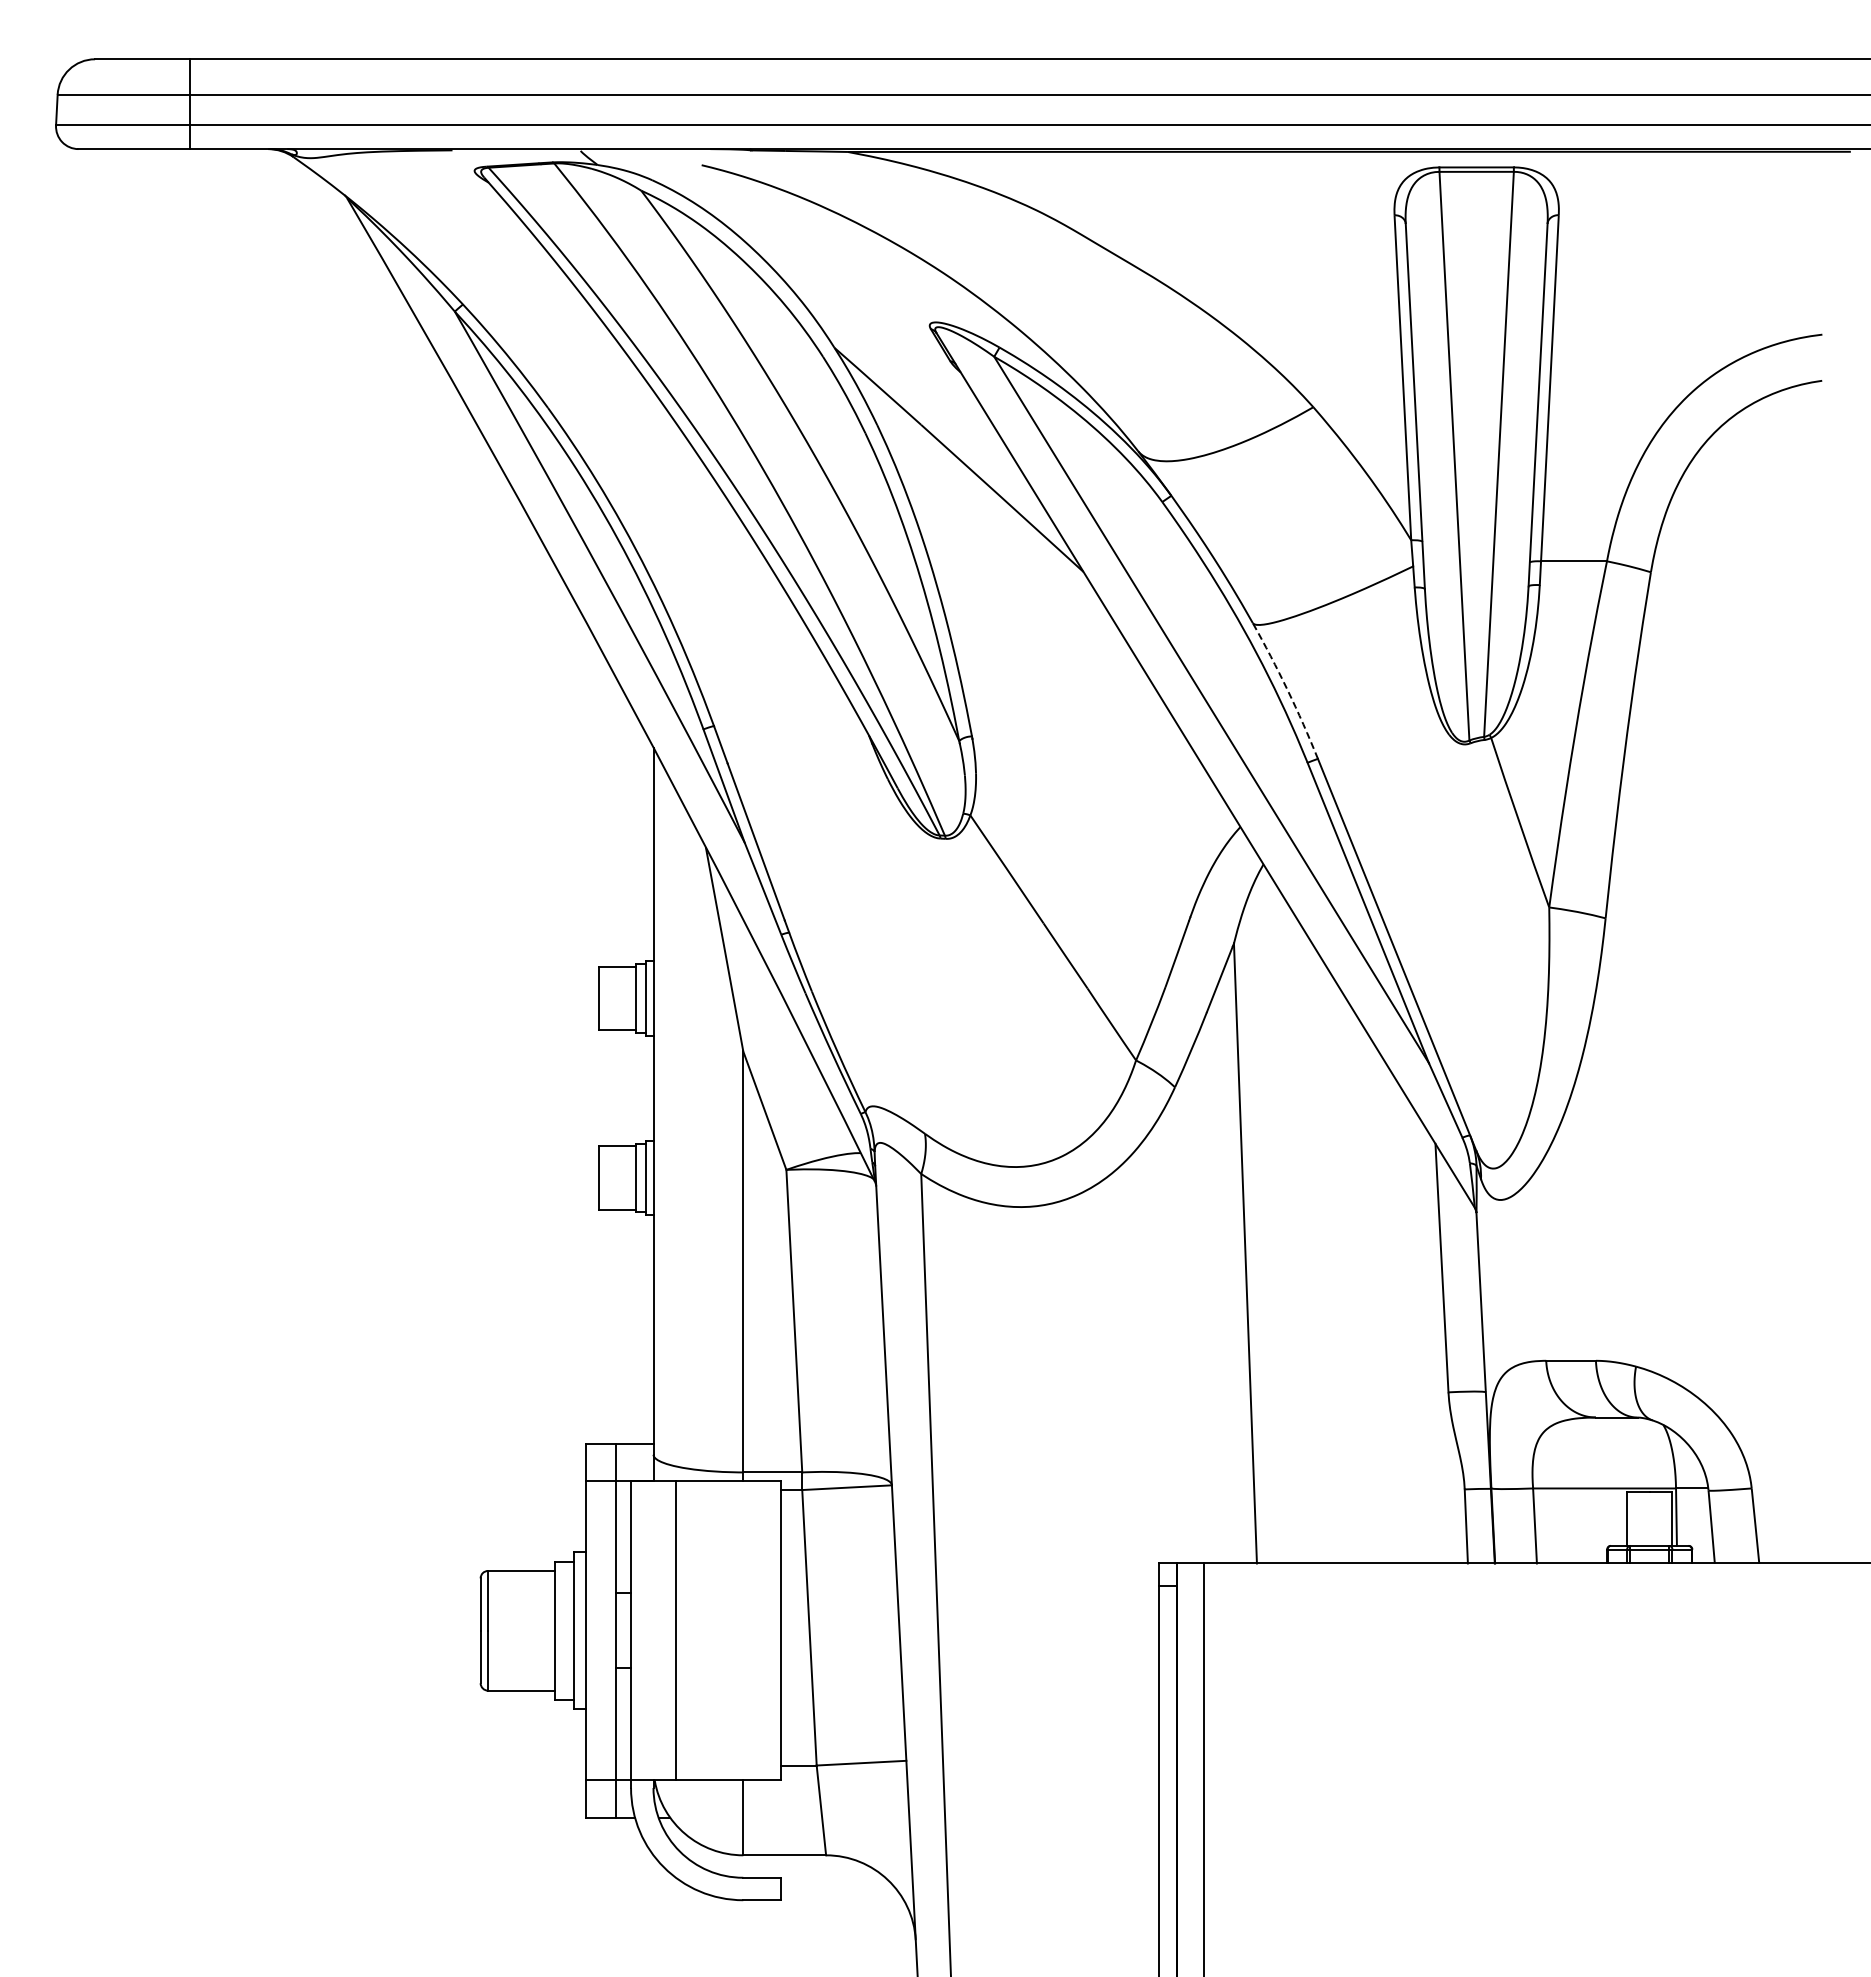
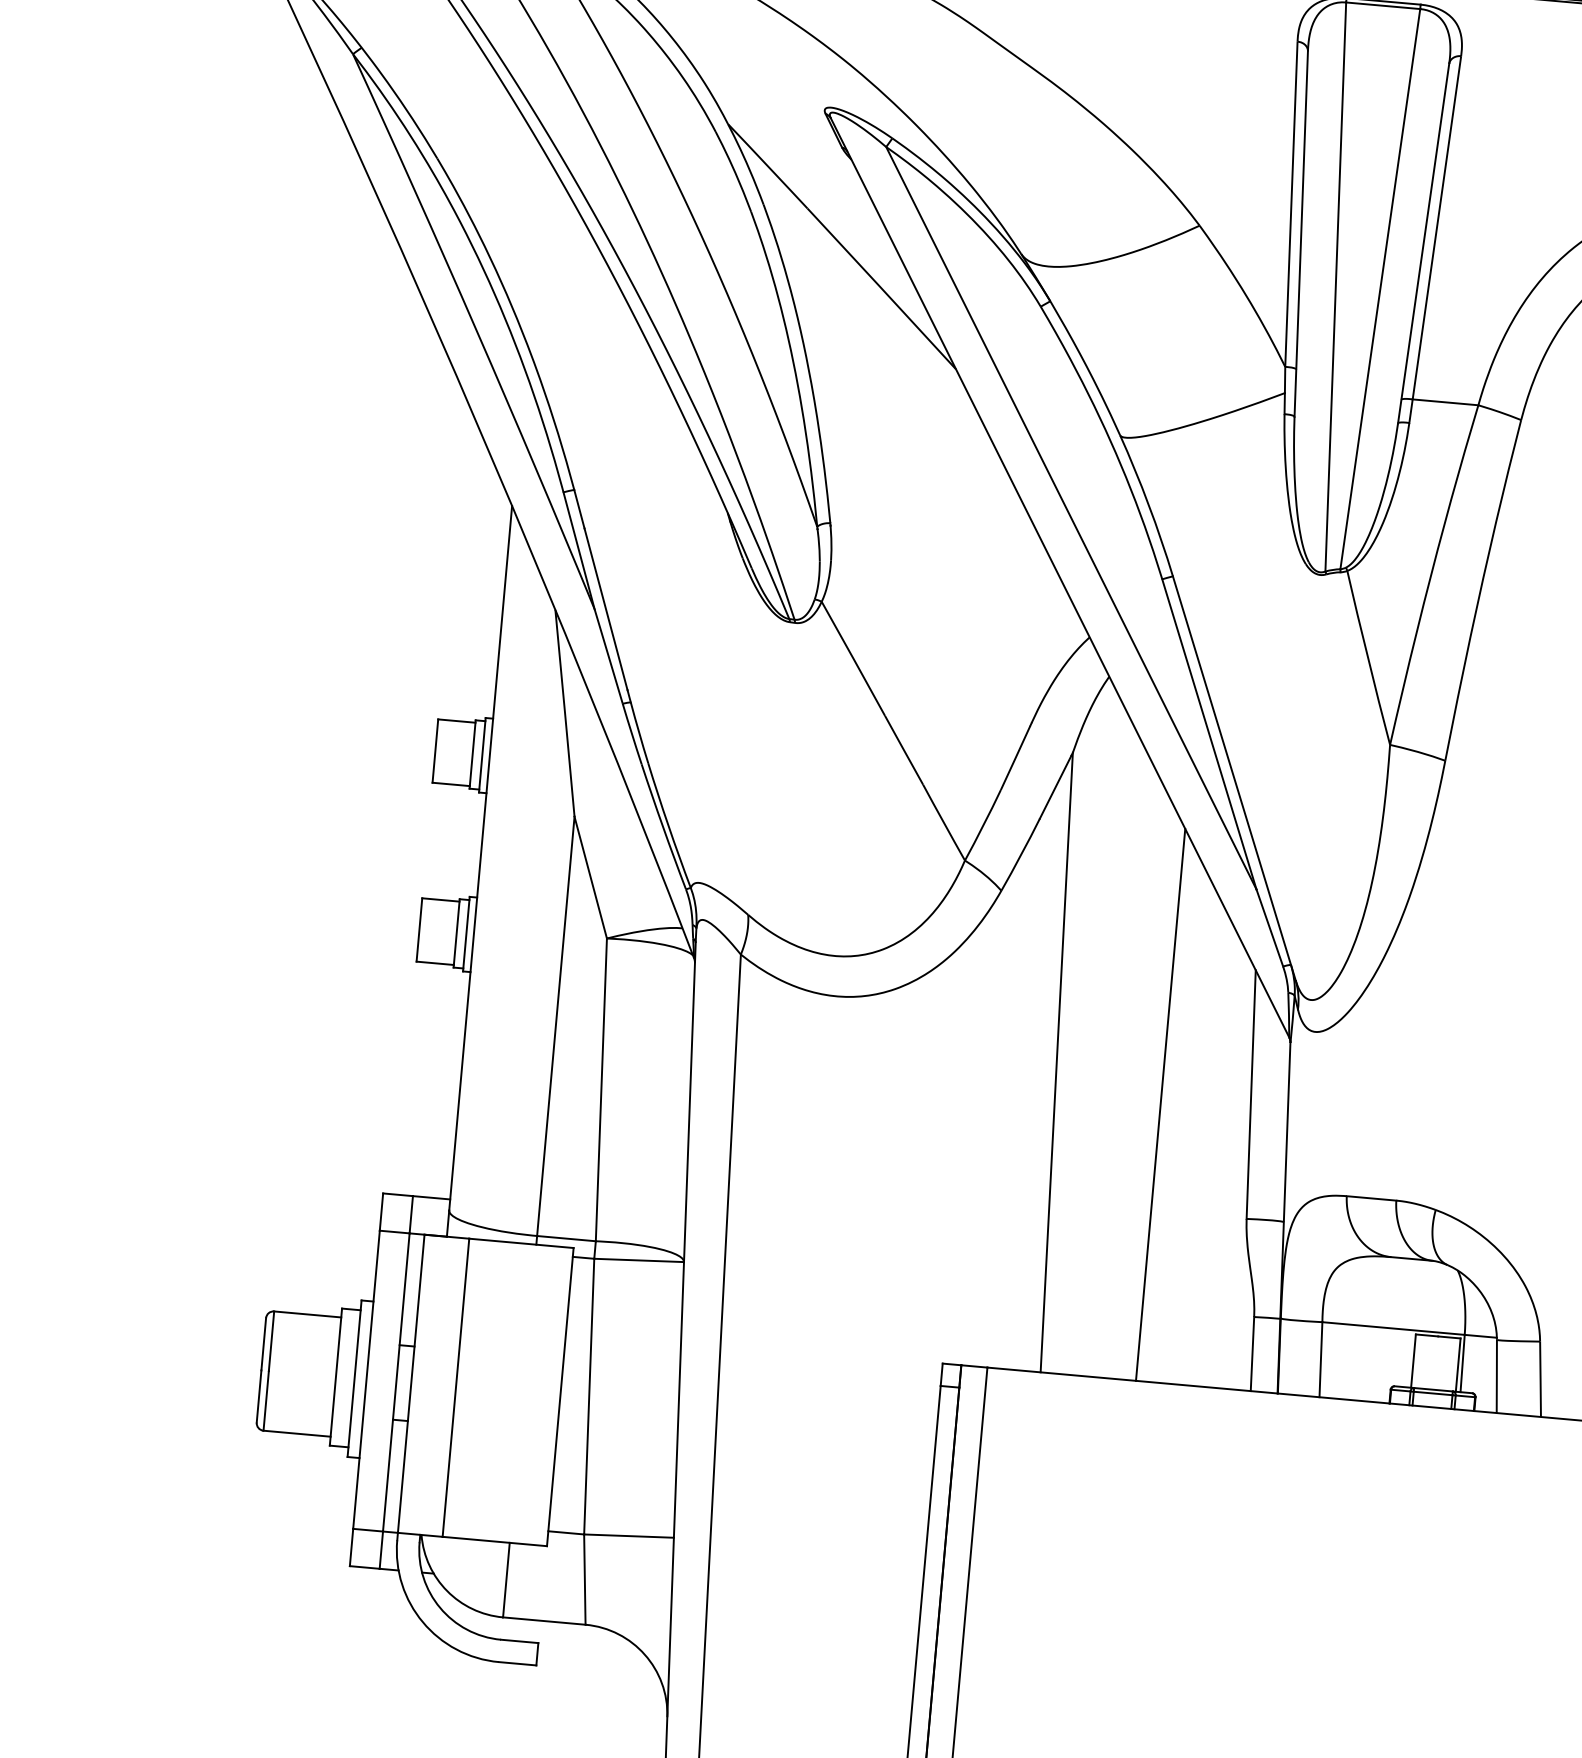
arc: (1287, 689) -> (1148, 504), dashed -> solid
line: (1352, 1286) -> (1160, 1104), added

